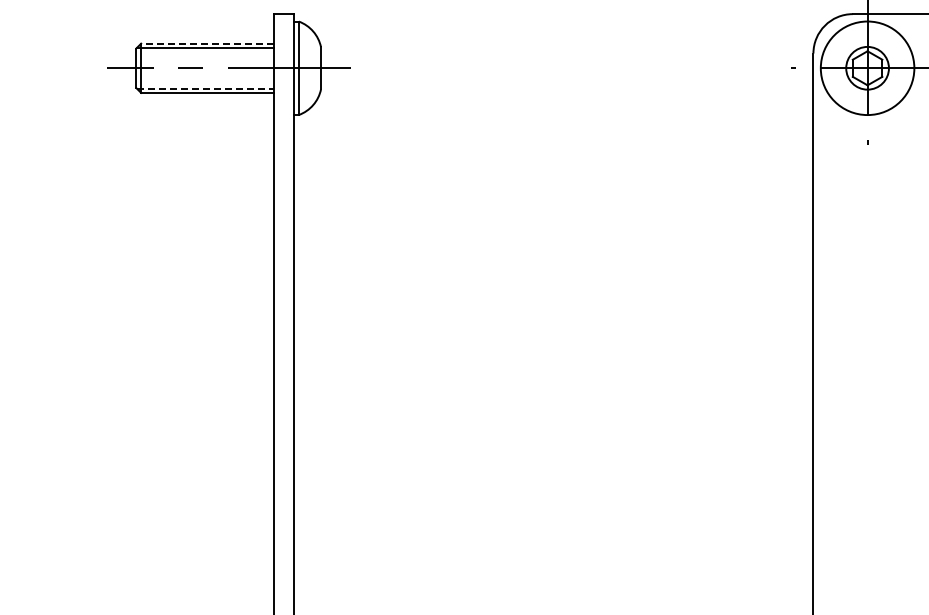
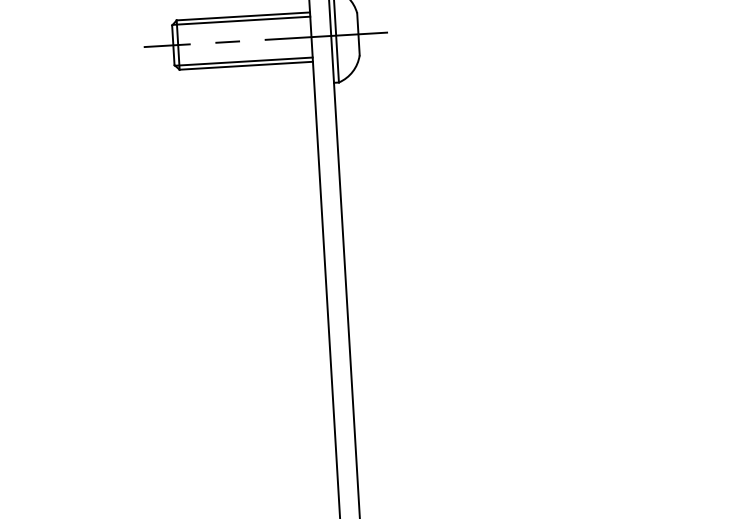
line: (207, 43) -> (243, 16), dashed -> solid
line: (205, 88) -> (243, 61), dashed -> solid

